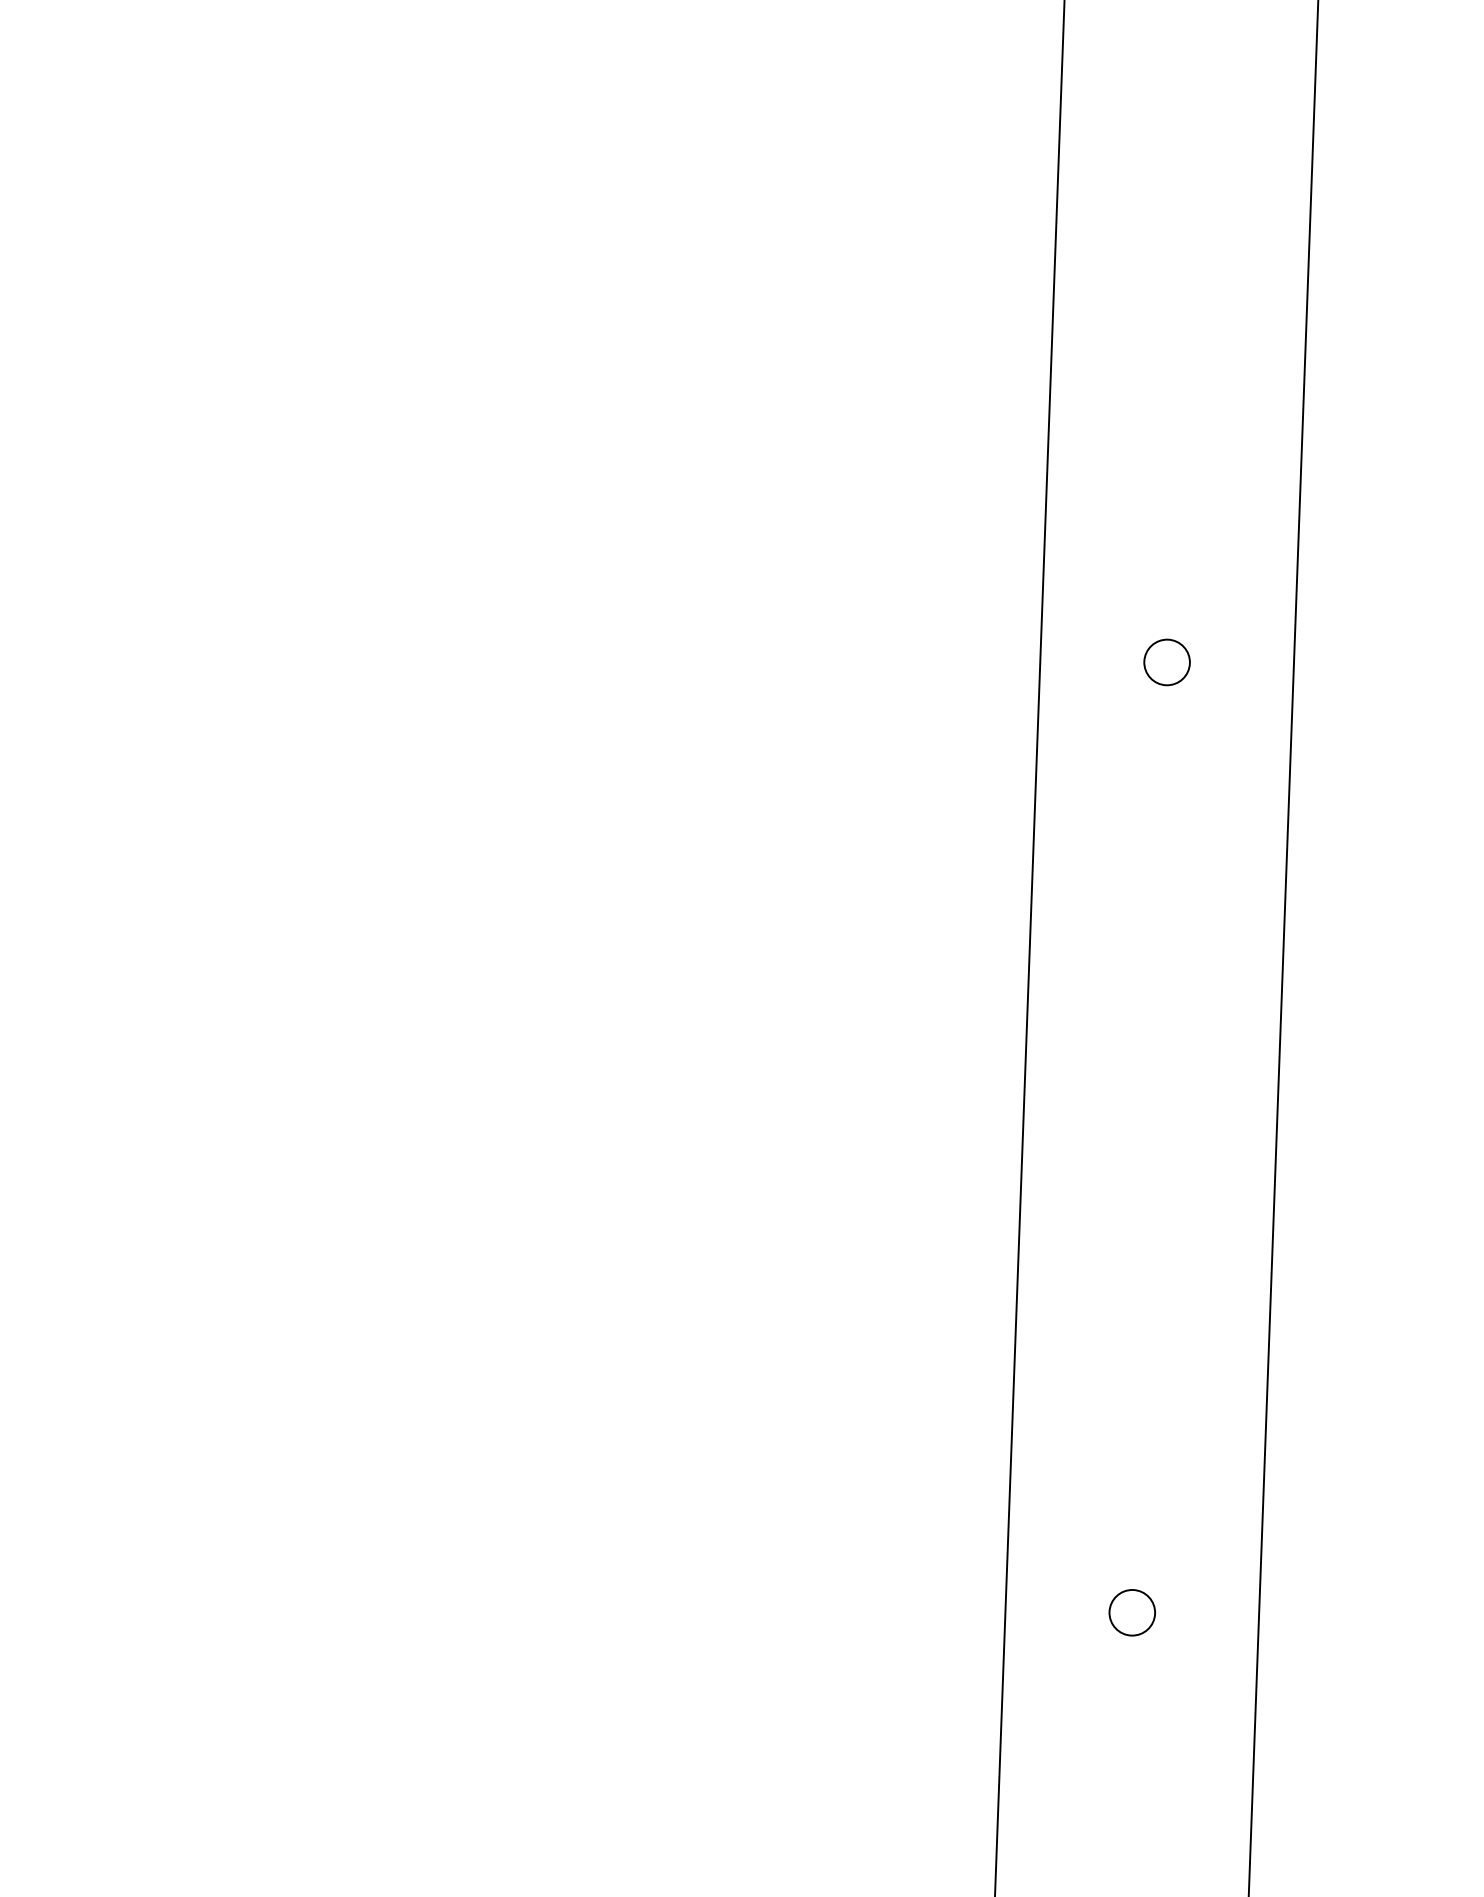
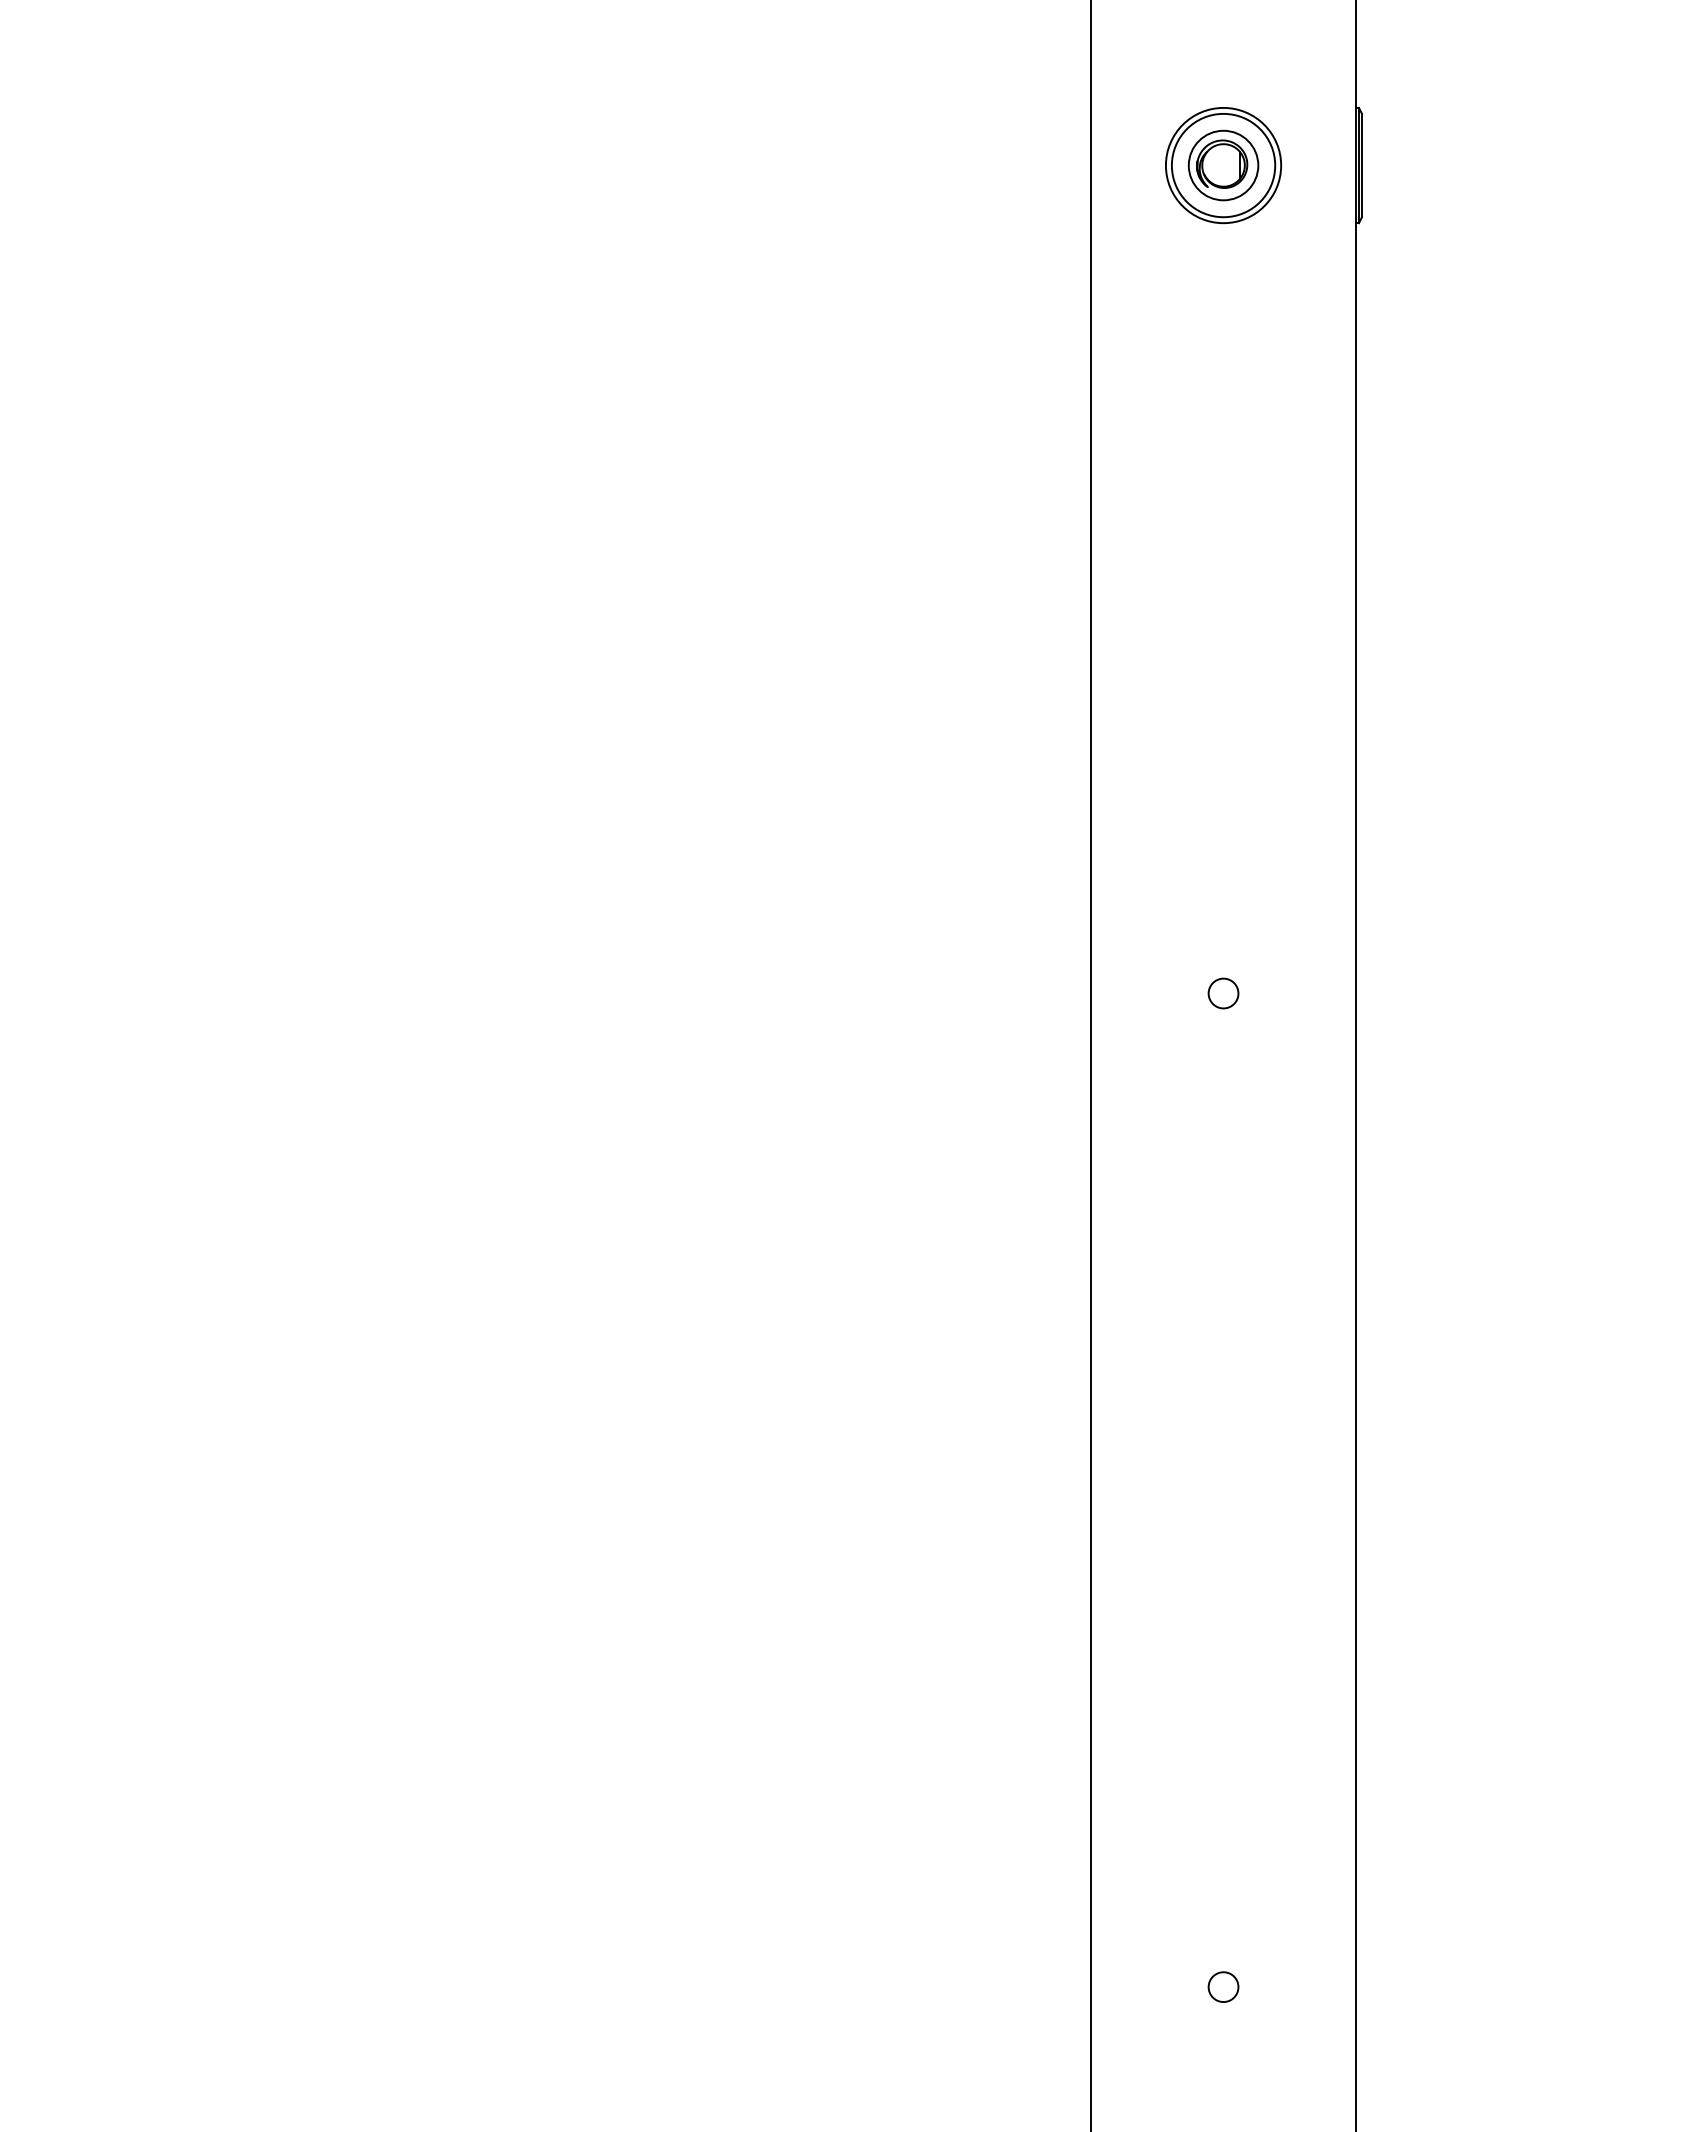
circle: (1167, 662) -> (1223, 993), size x0.62
circle: (1132, 1612) -> (1223, 1986), size x0.62

